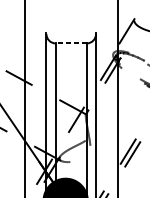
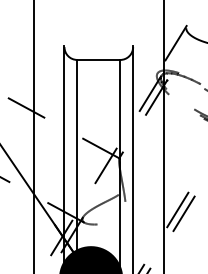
line: (71, 43) -> (98, 59), dashed -> solid

